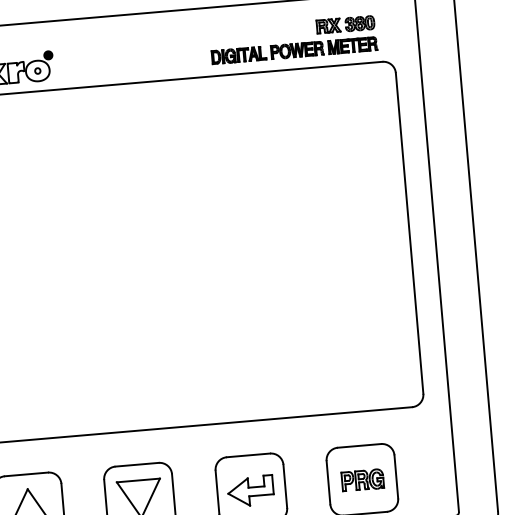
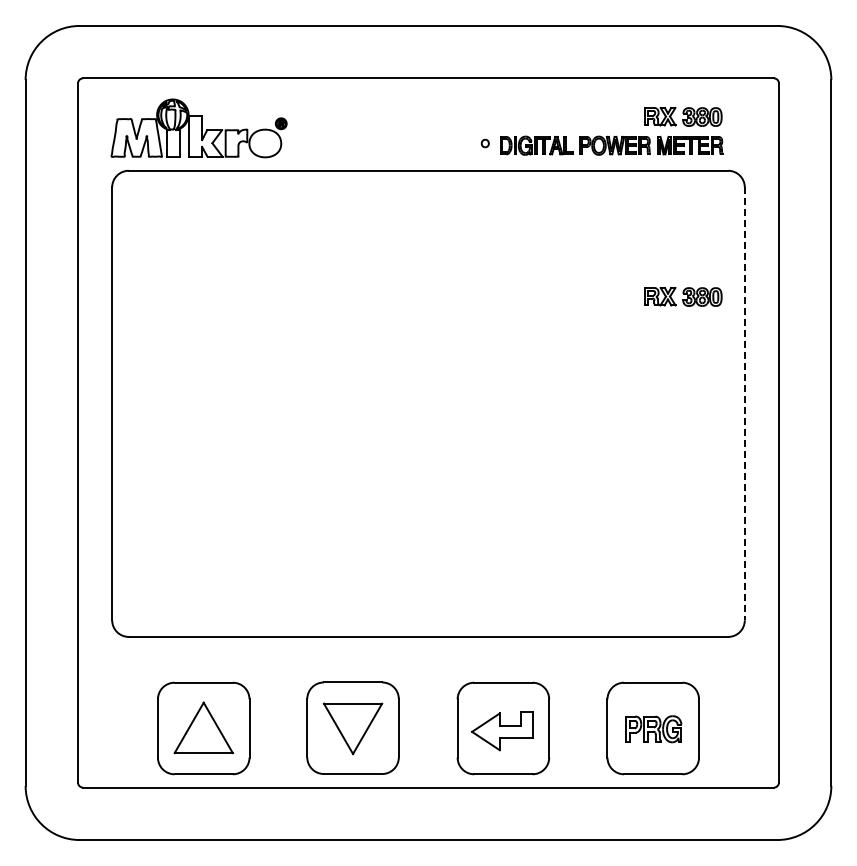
part: (37, 71) -> (484, 143), moved
part: (357, 157) -> (683, 296), added
line: (409, 233) -> (744, 404), solid -> dashed

